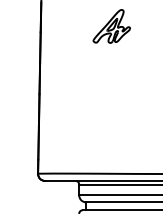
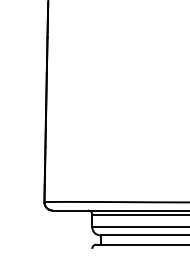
part: (112, 26) -> (130, 30), removed

